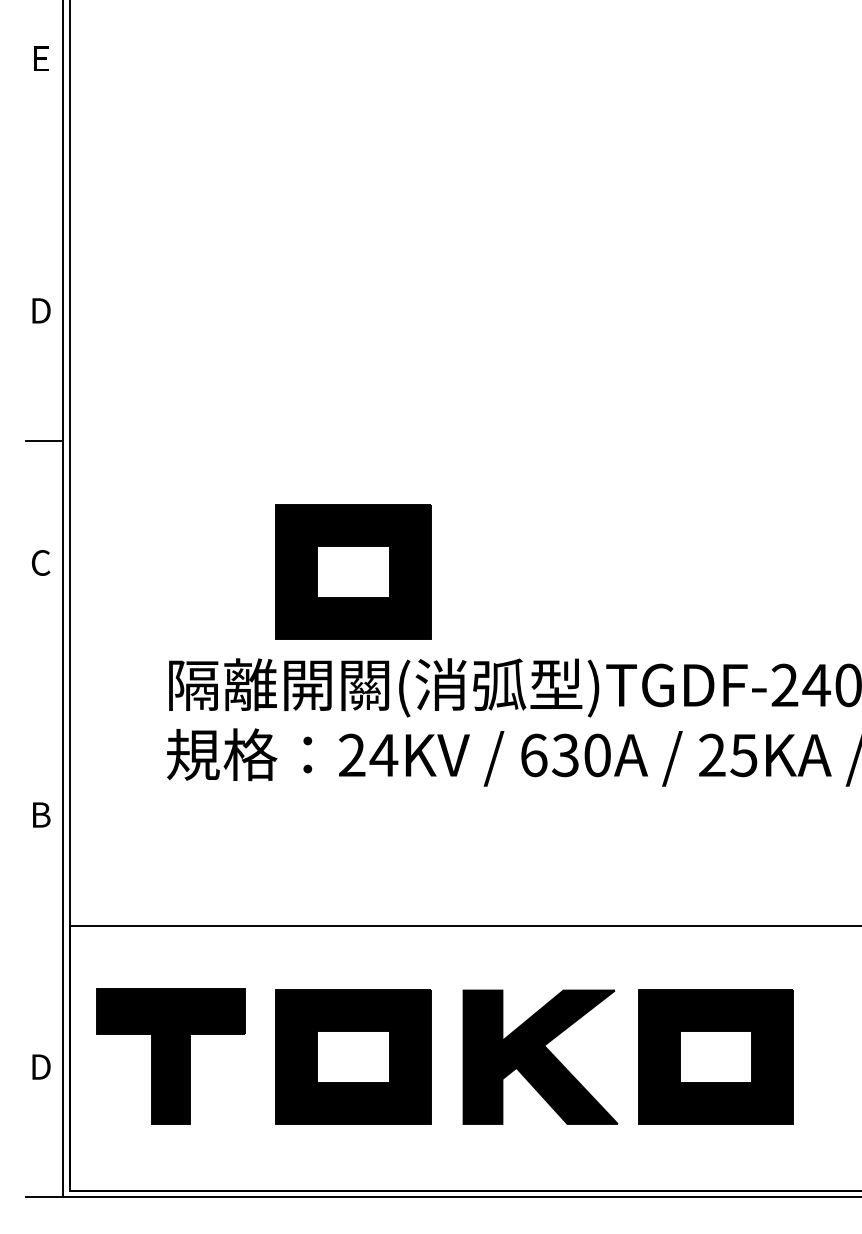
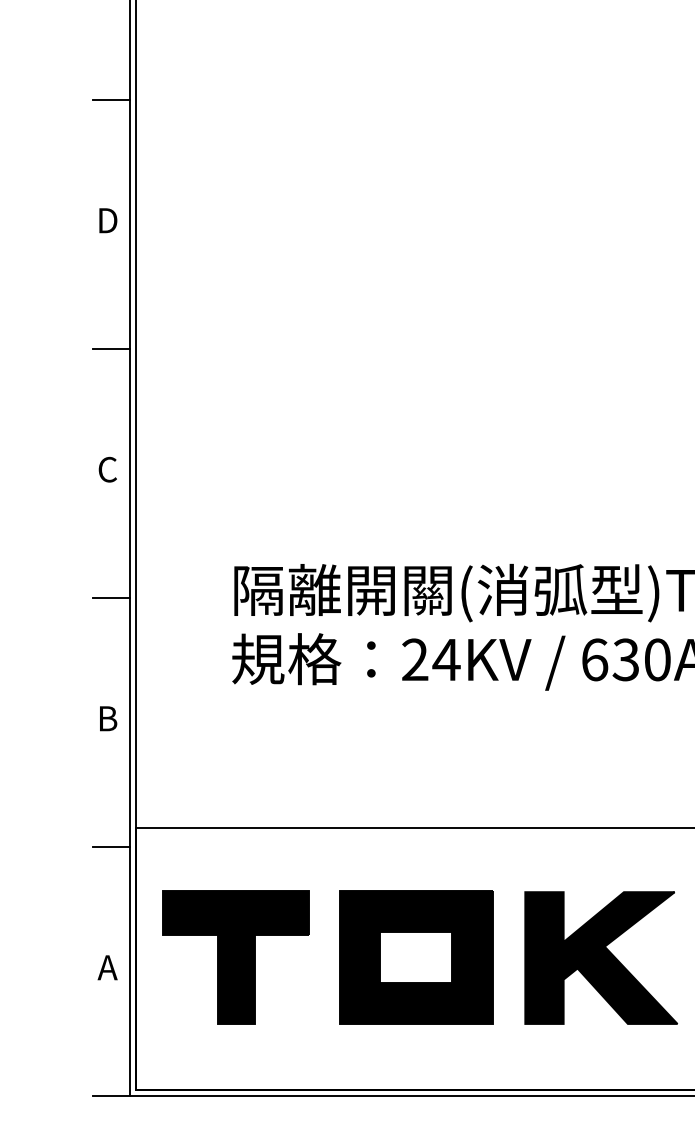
line: (44, 188) -> (111, 99), added
part: (353, 571) -> (416, 478), removed
line: (44, 692) -> (111, 597), added
line: (44, 944) -> (111, 846), added
text: (40, 1066) -> (107, 967), D -> A

